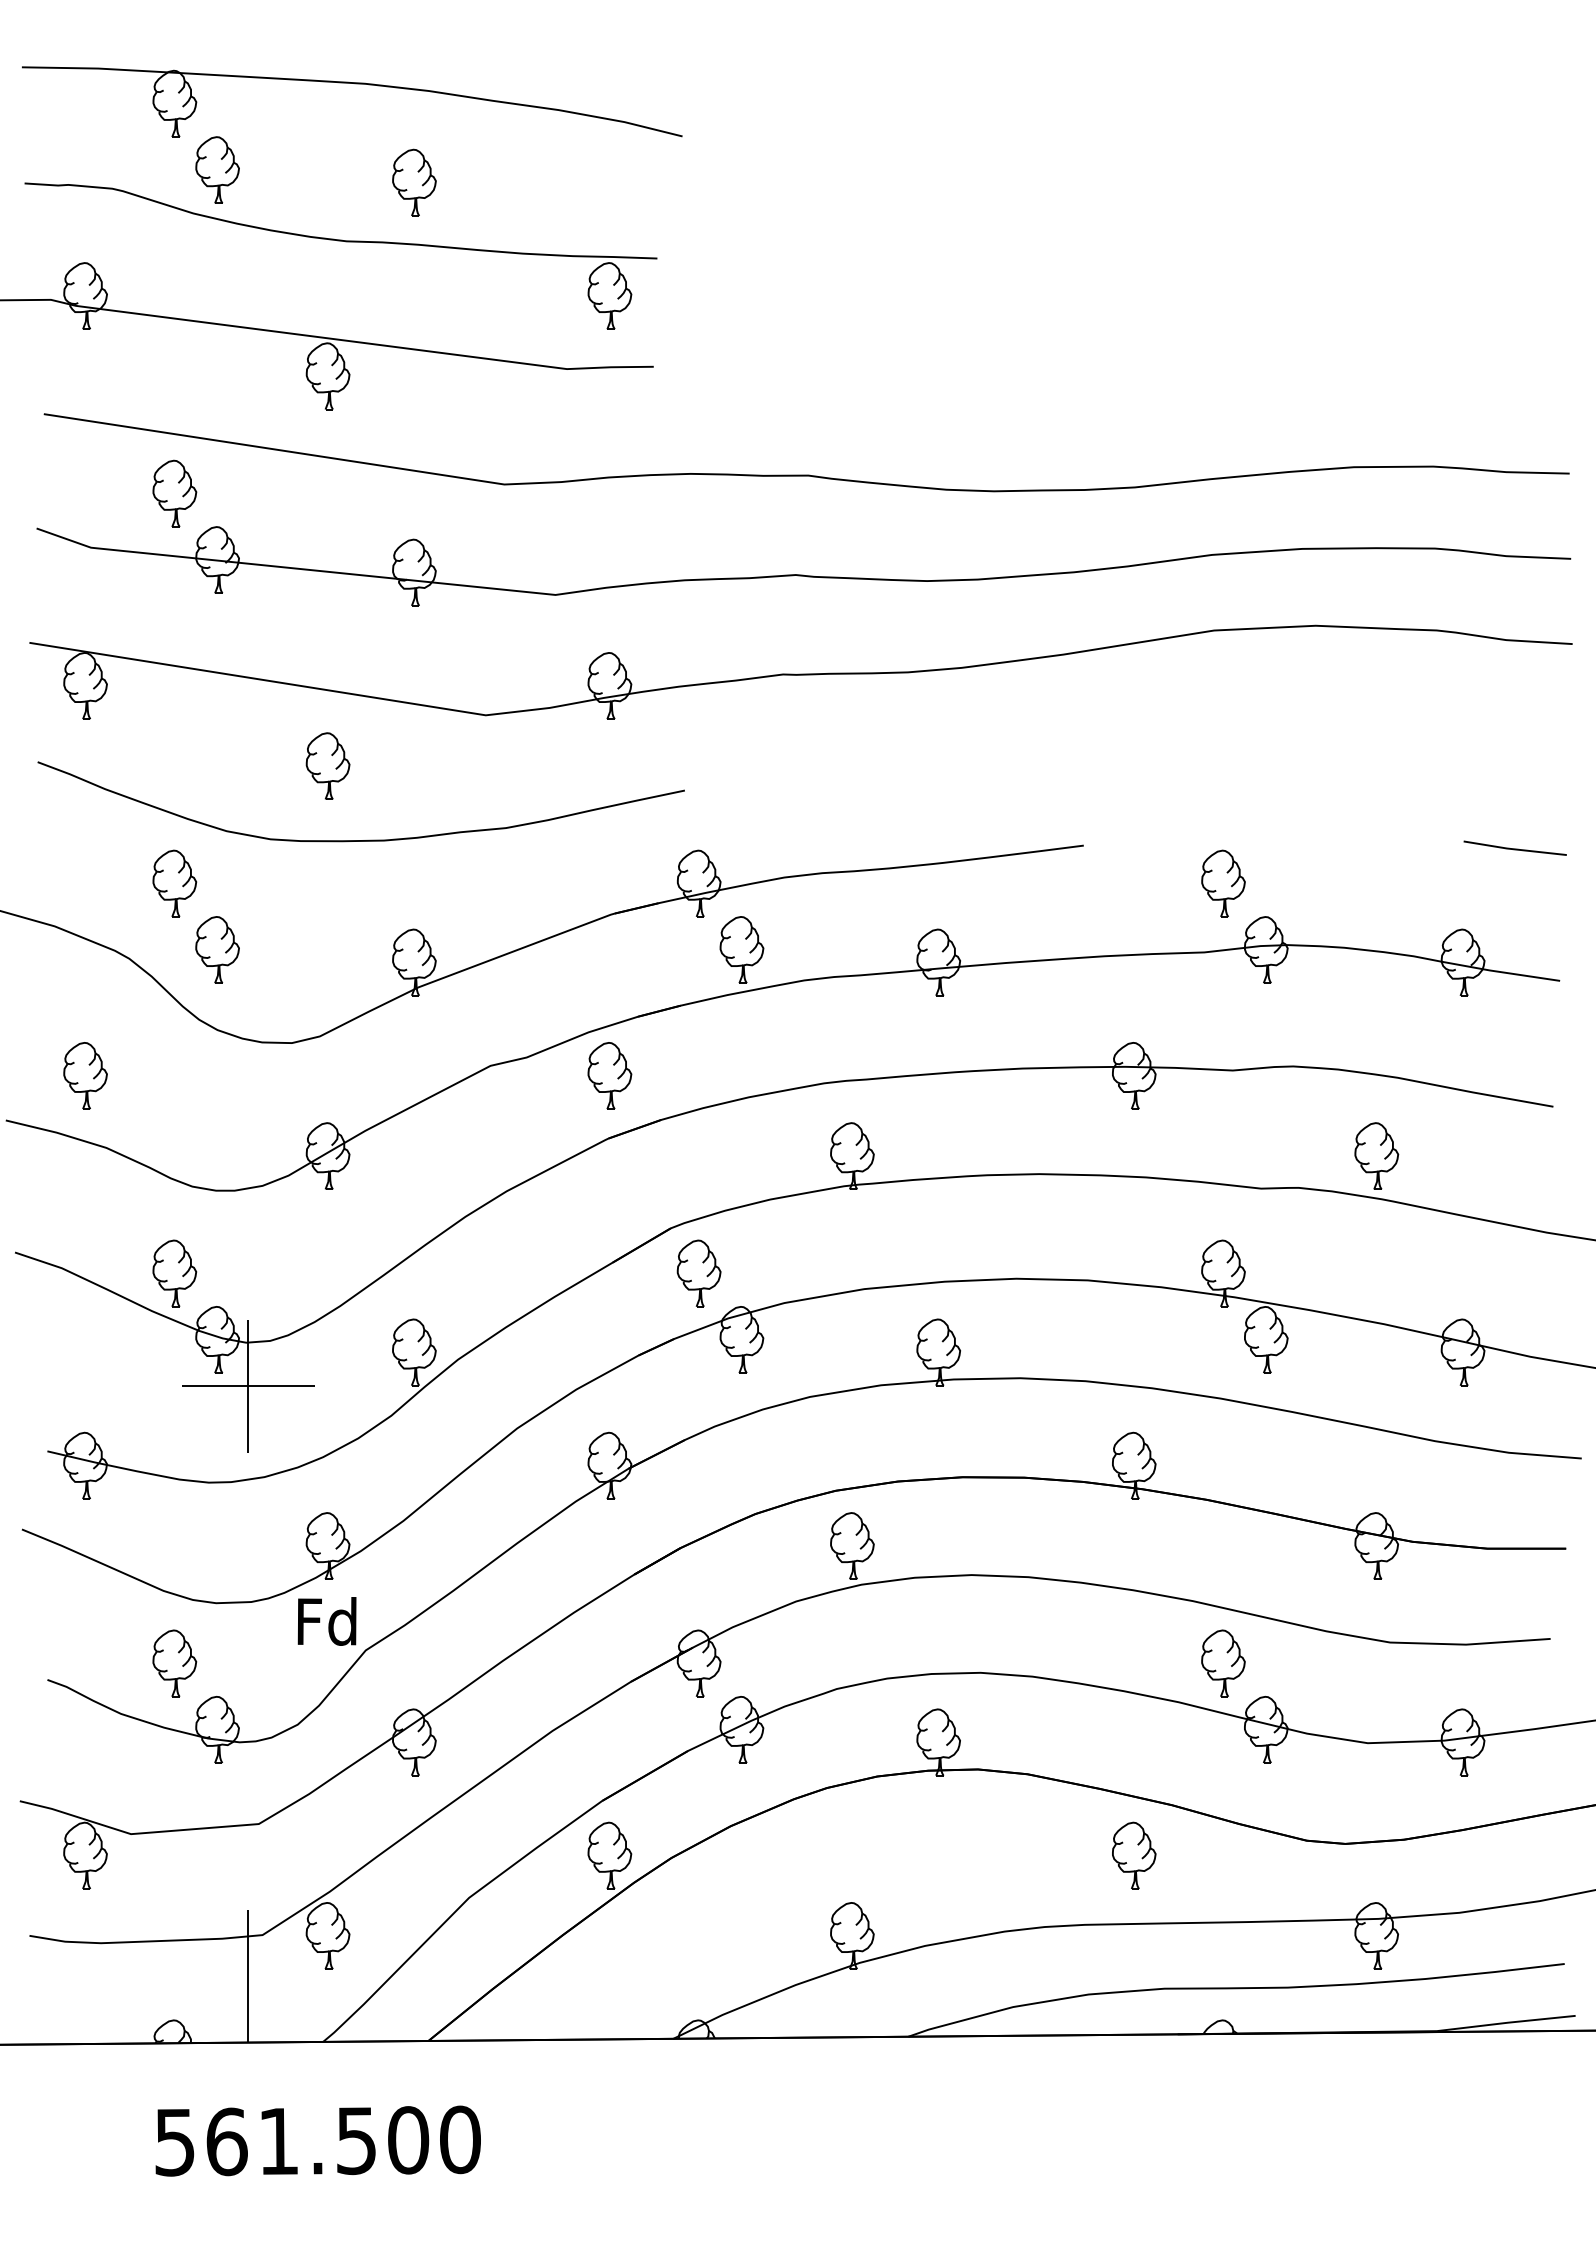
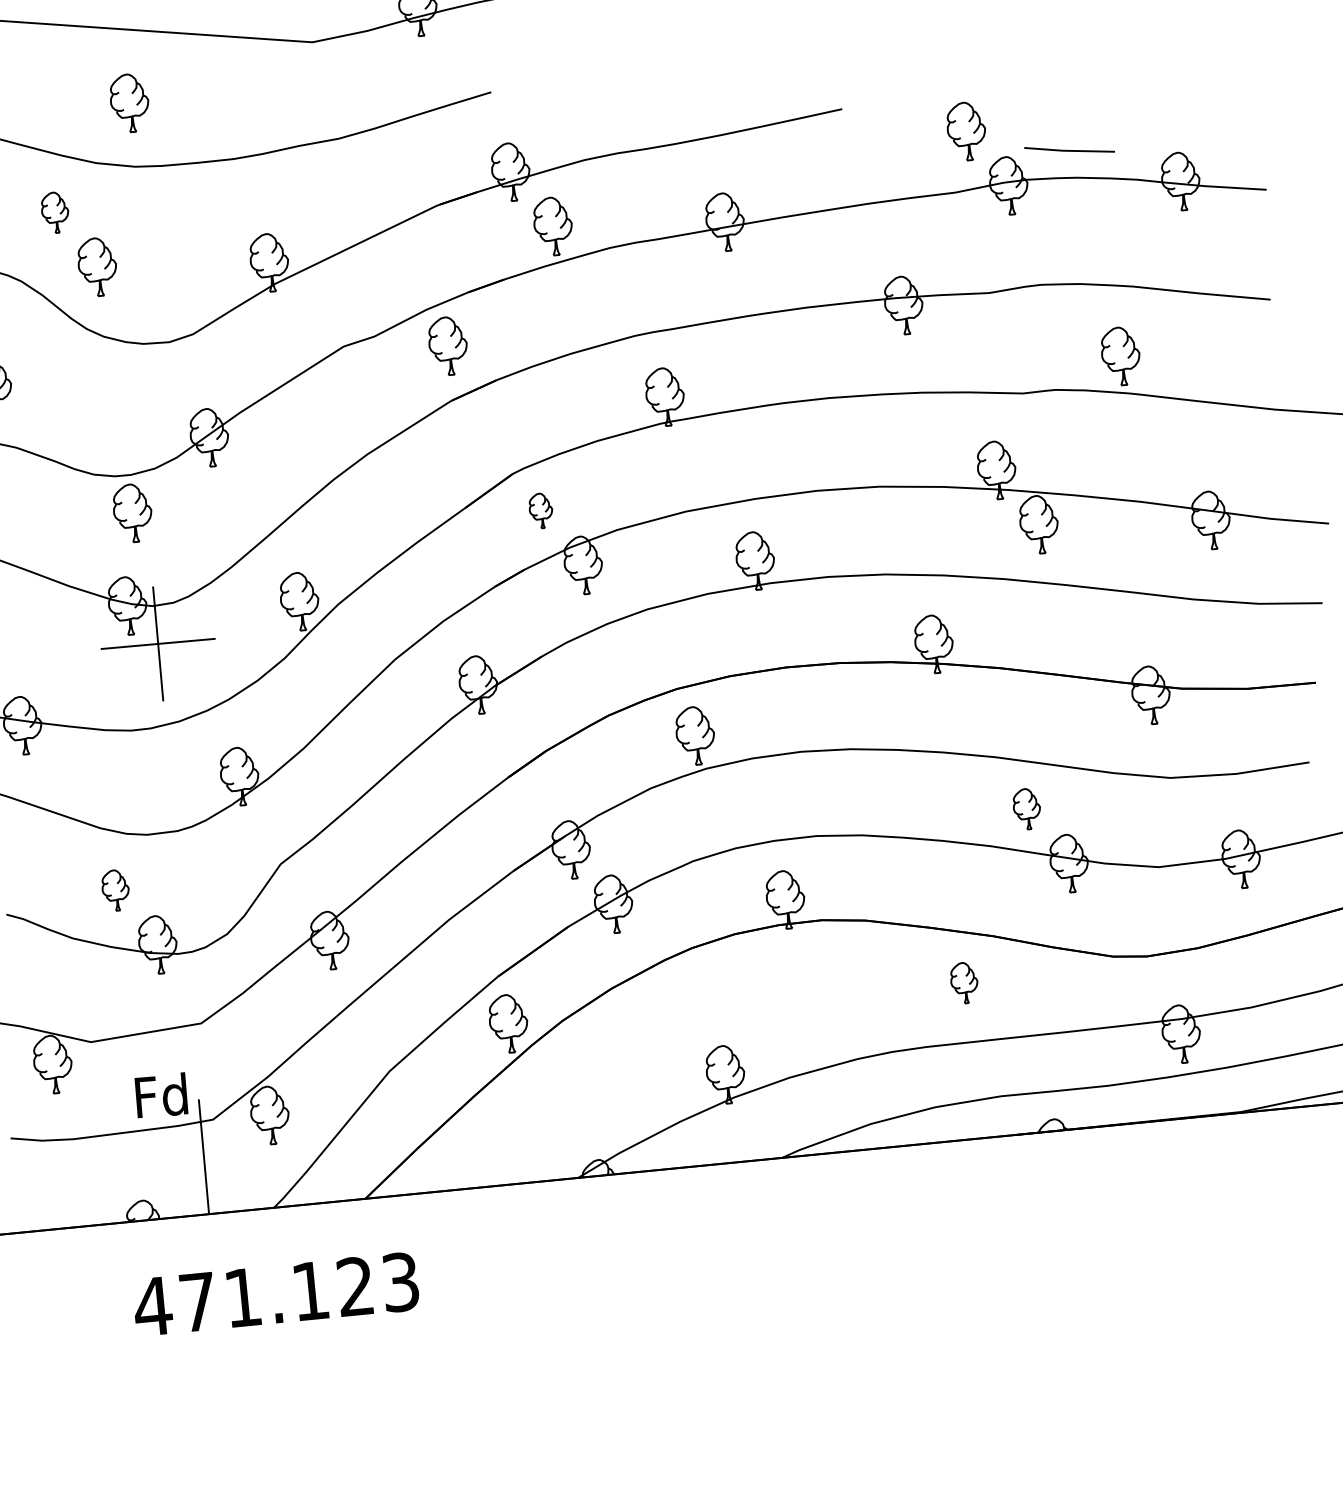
part: (327, 765) -> (129, 102), moved
line: (1514, 848) -> (1069, 150), moved
part: (174, 883) -> (54, 212), size x0.7
part: (174, 1273) -> (132, 513), moved
part: (698, 1273) -> (540, 510), size x0.6
text: (326, 1621) -> (160, 1095), moved
part: (174, 1663) -> (115, 890), size x0.7
part: (1223, 1663) -> (1027, 809), size x0.7
part: (1134, 1855) -> (964, 982), size x0.7
text: (316, 2140) -> (275, 1293), 561.500 -> 471.123

